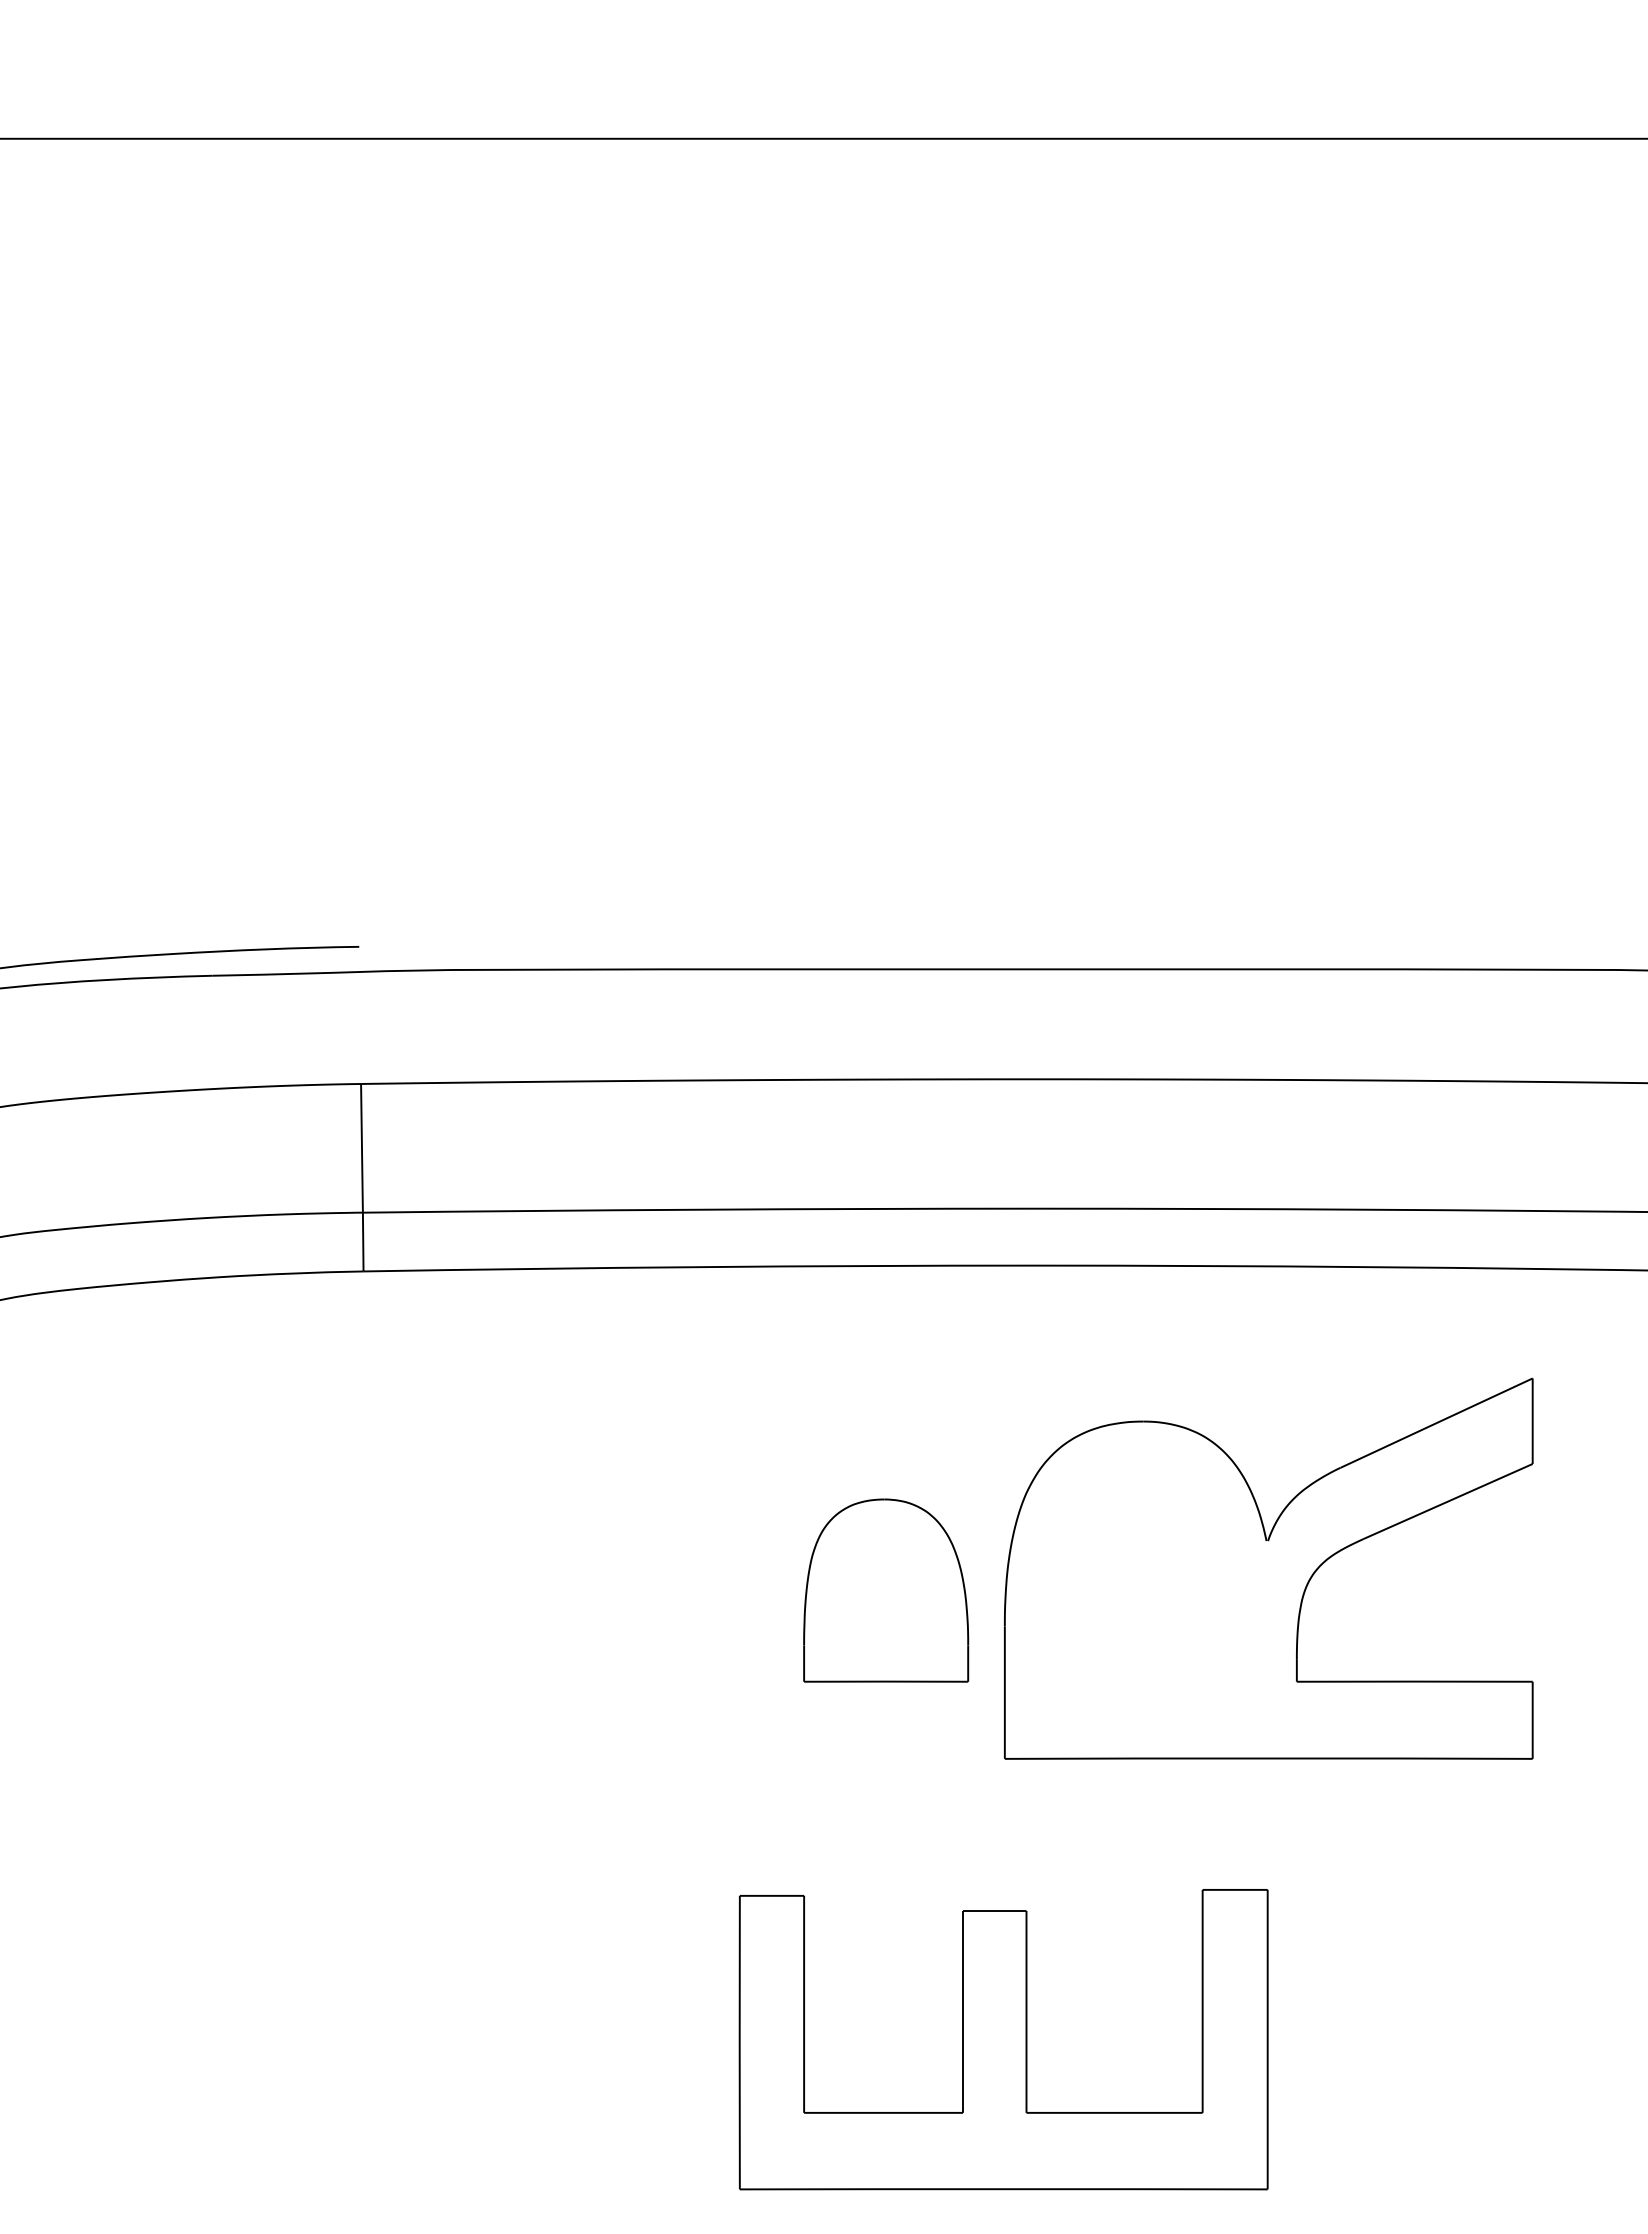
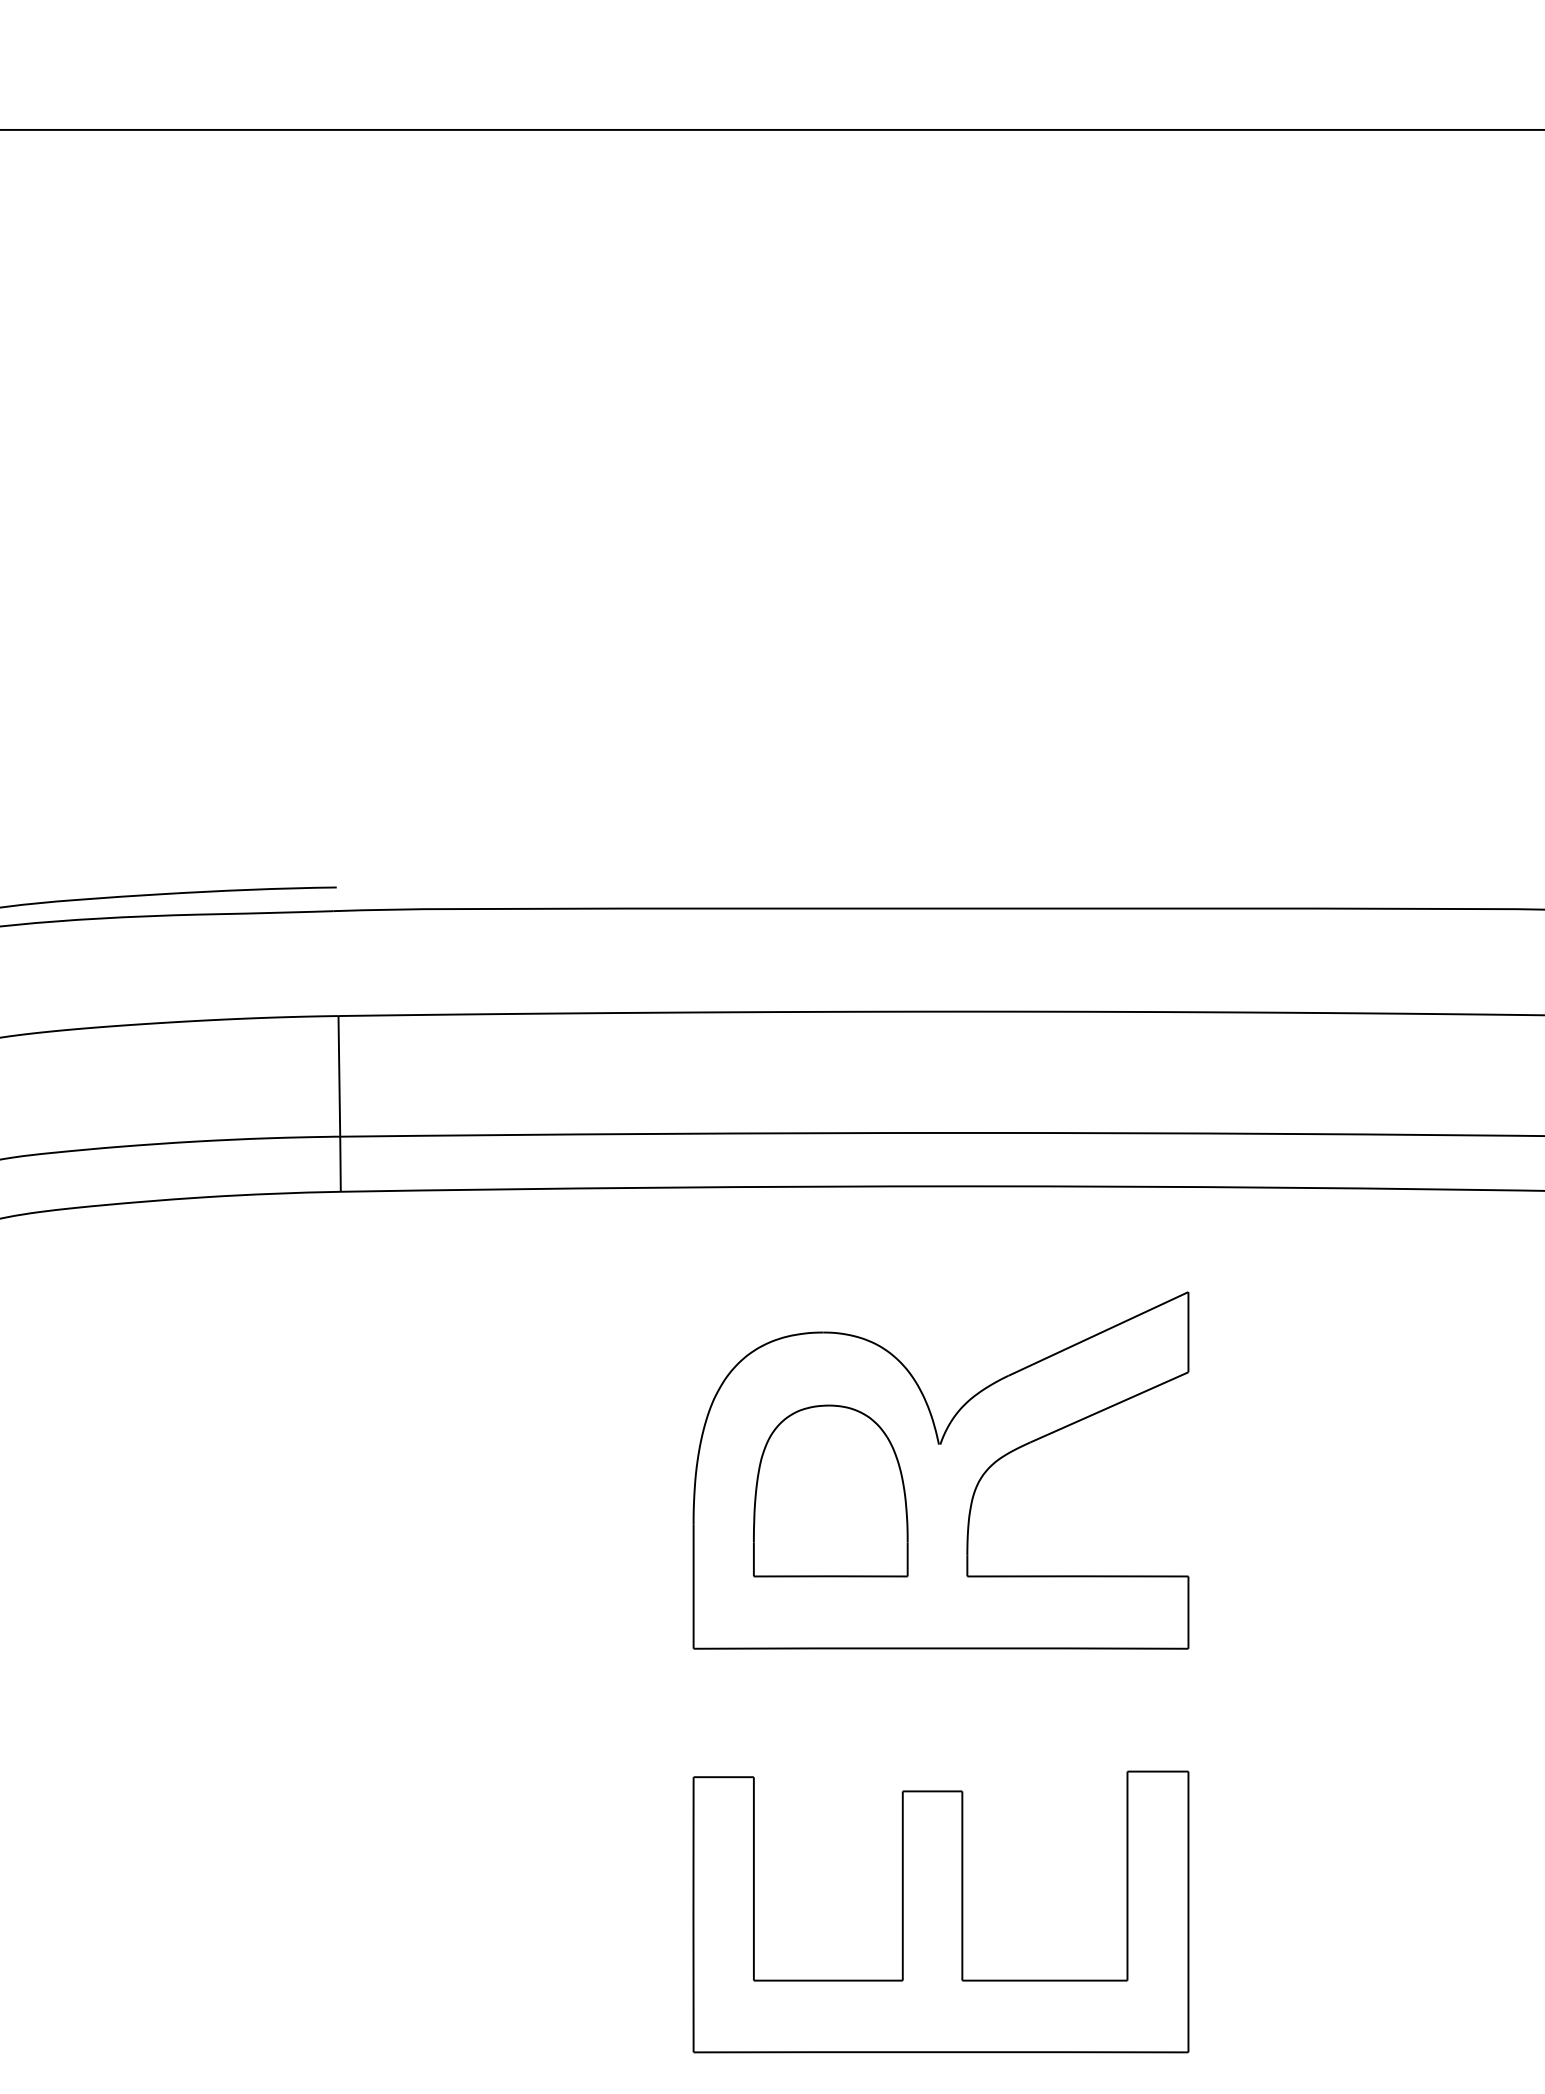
part: (1268, 1568) -> (940, 1470), moved

